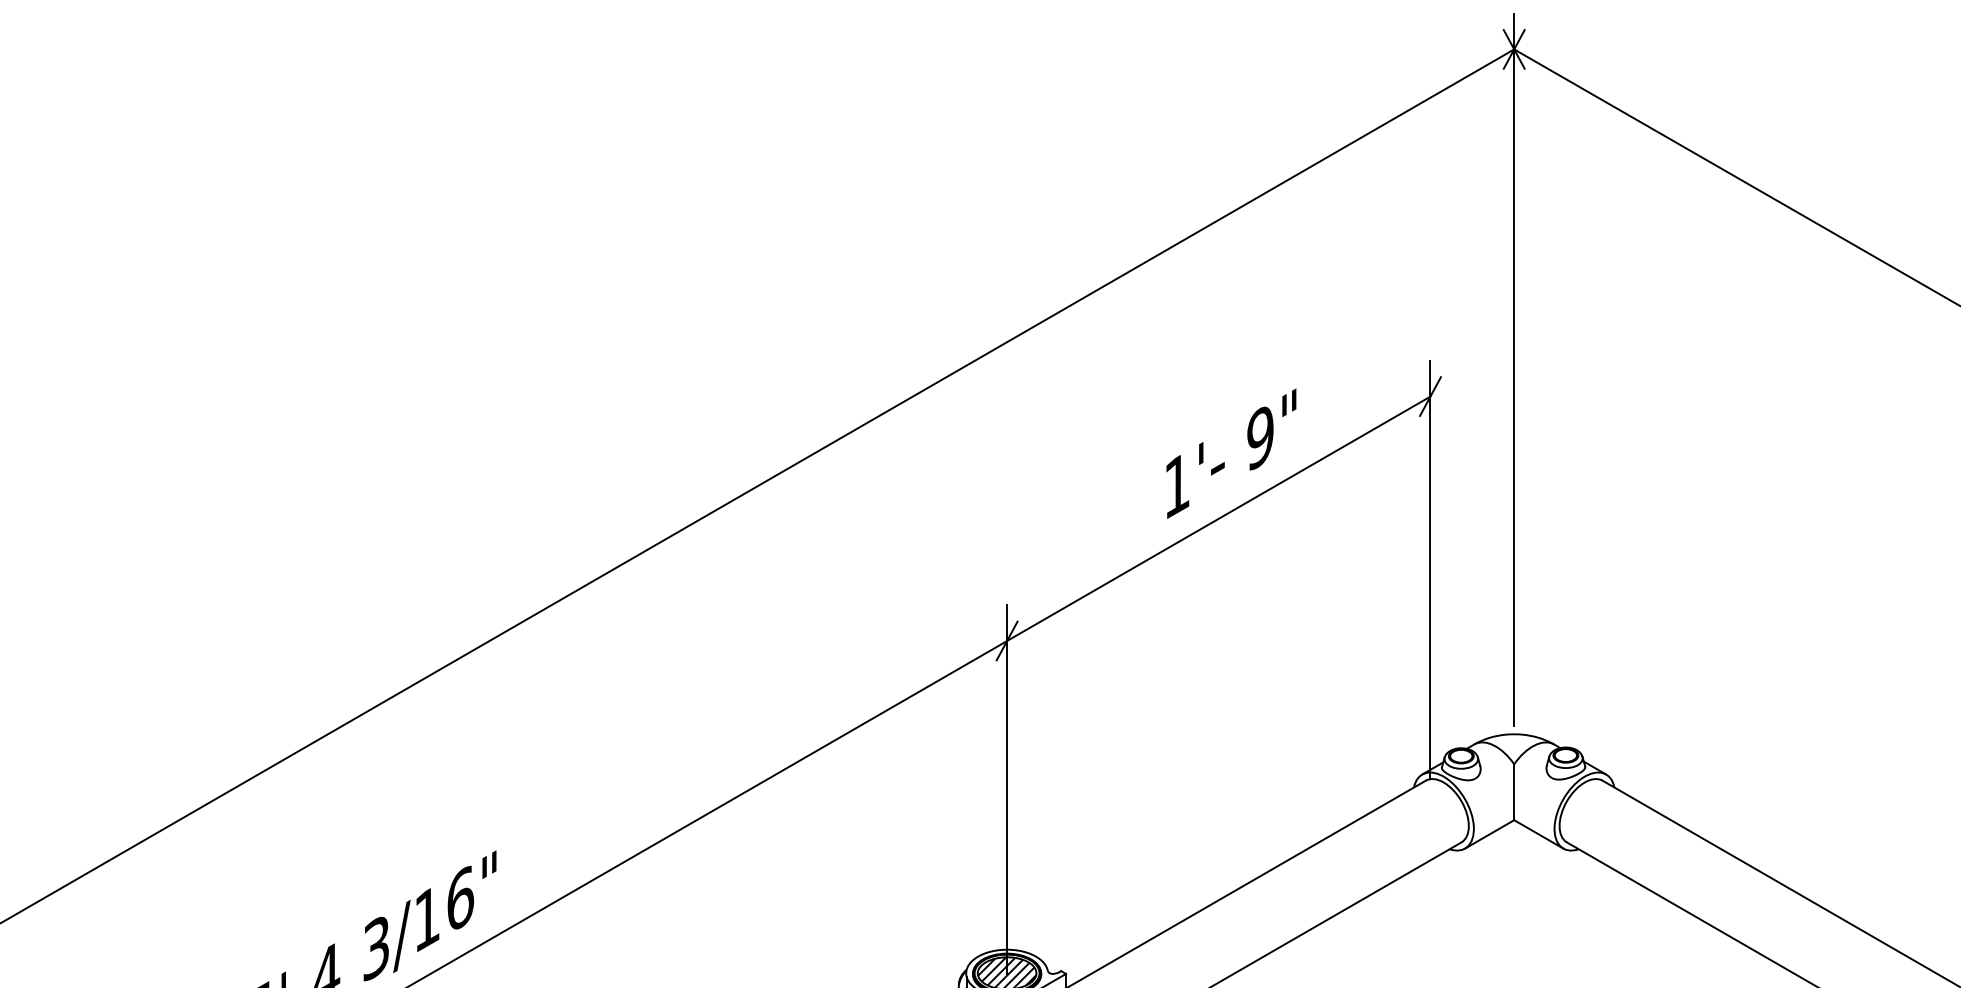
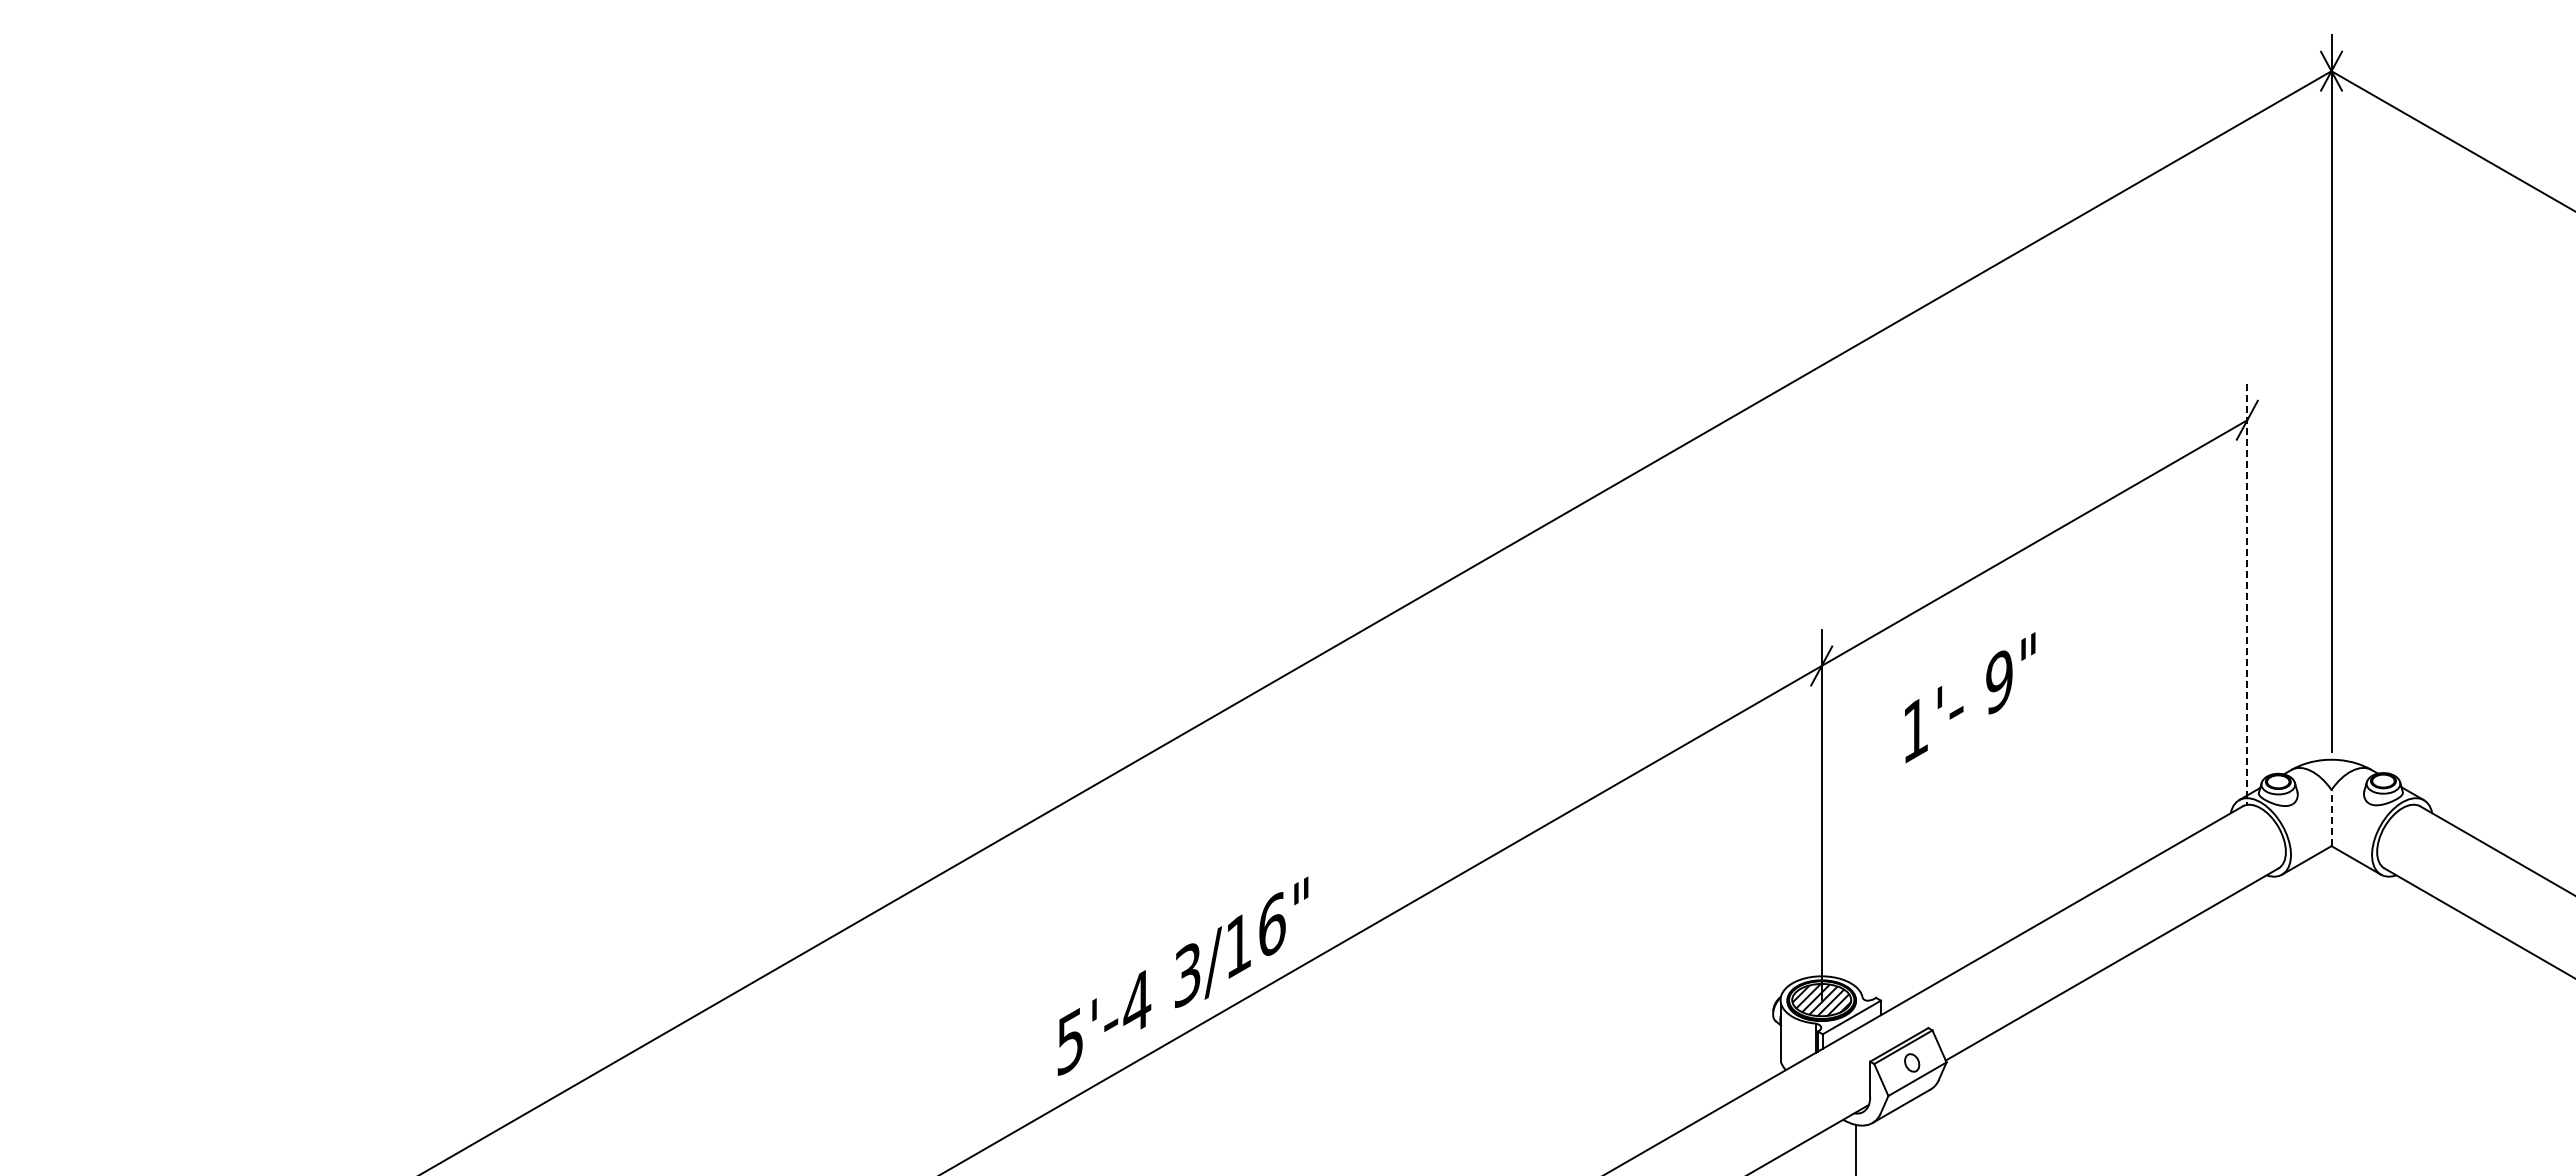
text: (1231, 453) -> (1970, 697), moved
line: (1430, 570) -> (2247, 595), solid -> dashed
line: (1514, 791) -> (2331, 817), solid -> dashed

